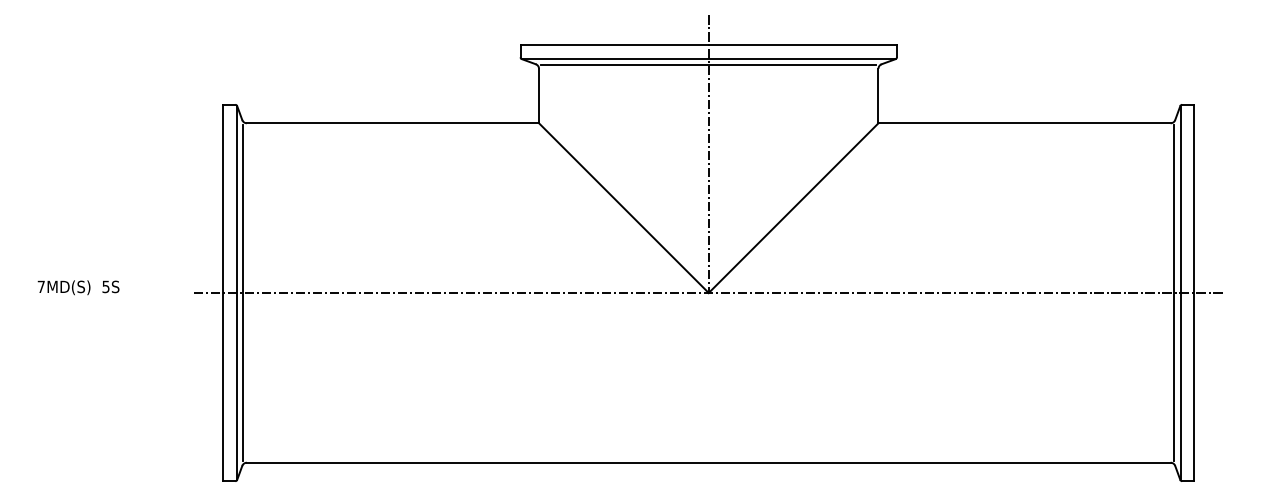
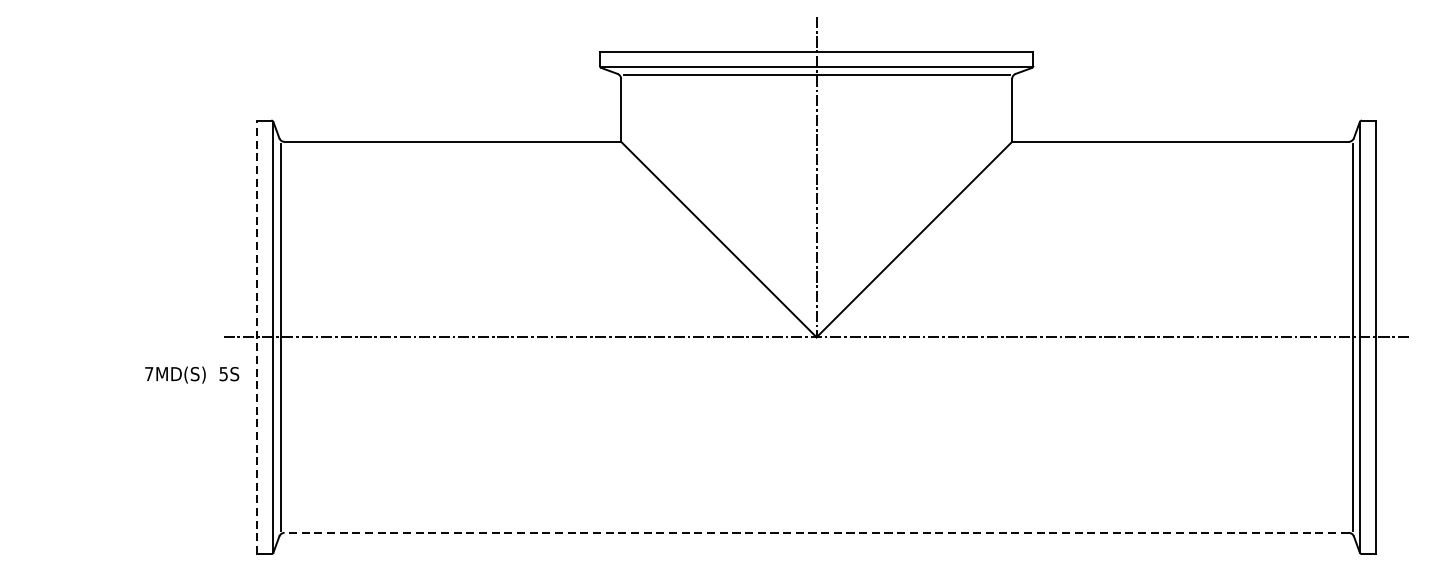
text: (78, 287) -> (192, 374), moved
line: (223, 292) -> (257, 336), solid -> dashed
line: (708, 462) -> (816, 532), solid -> dashed

